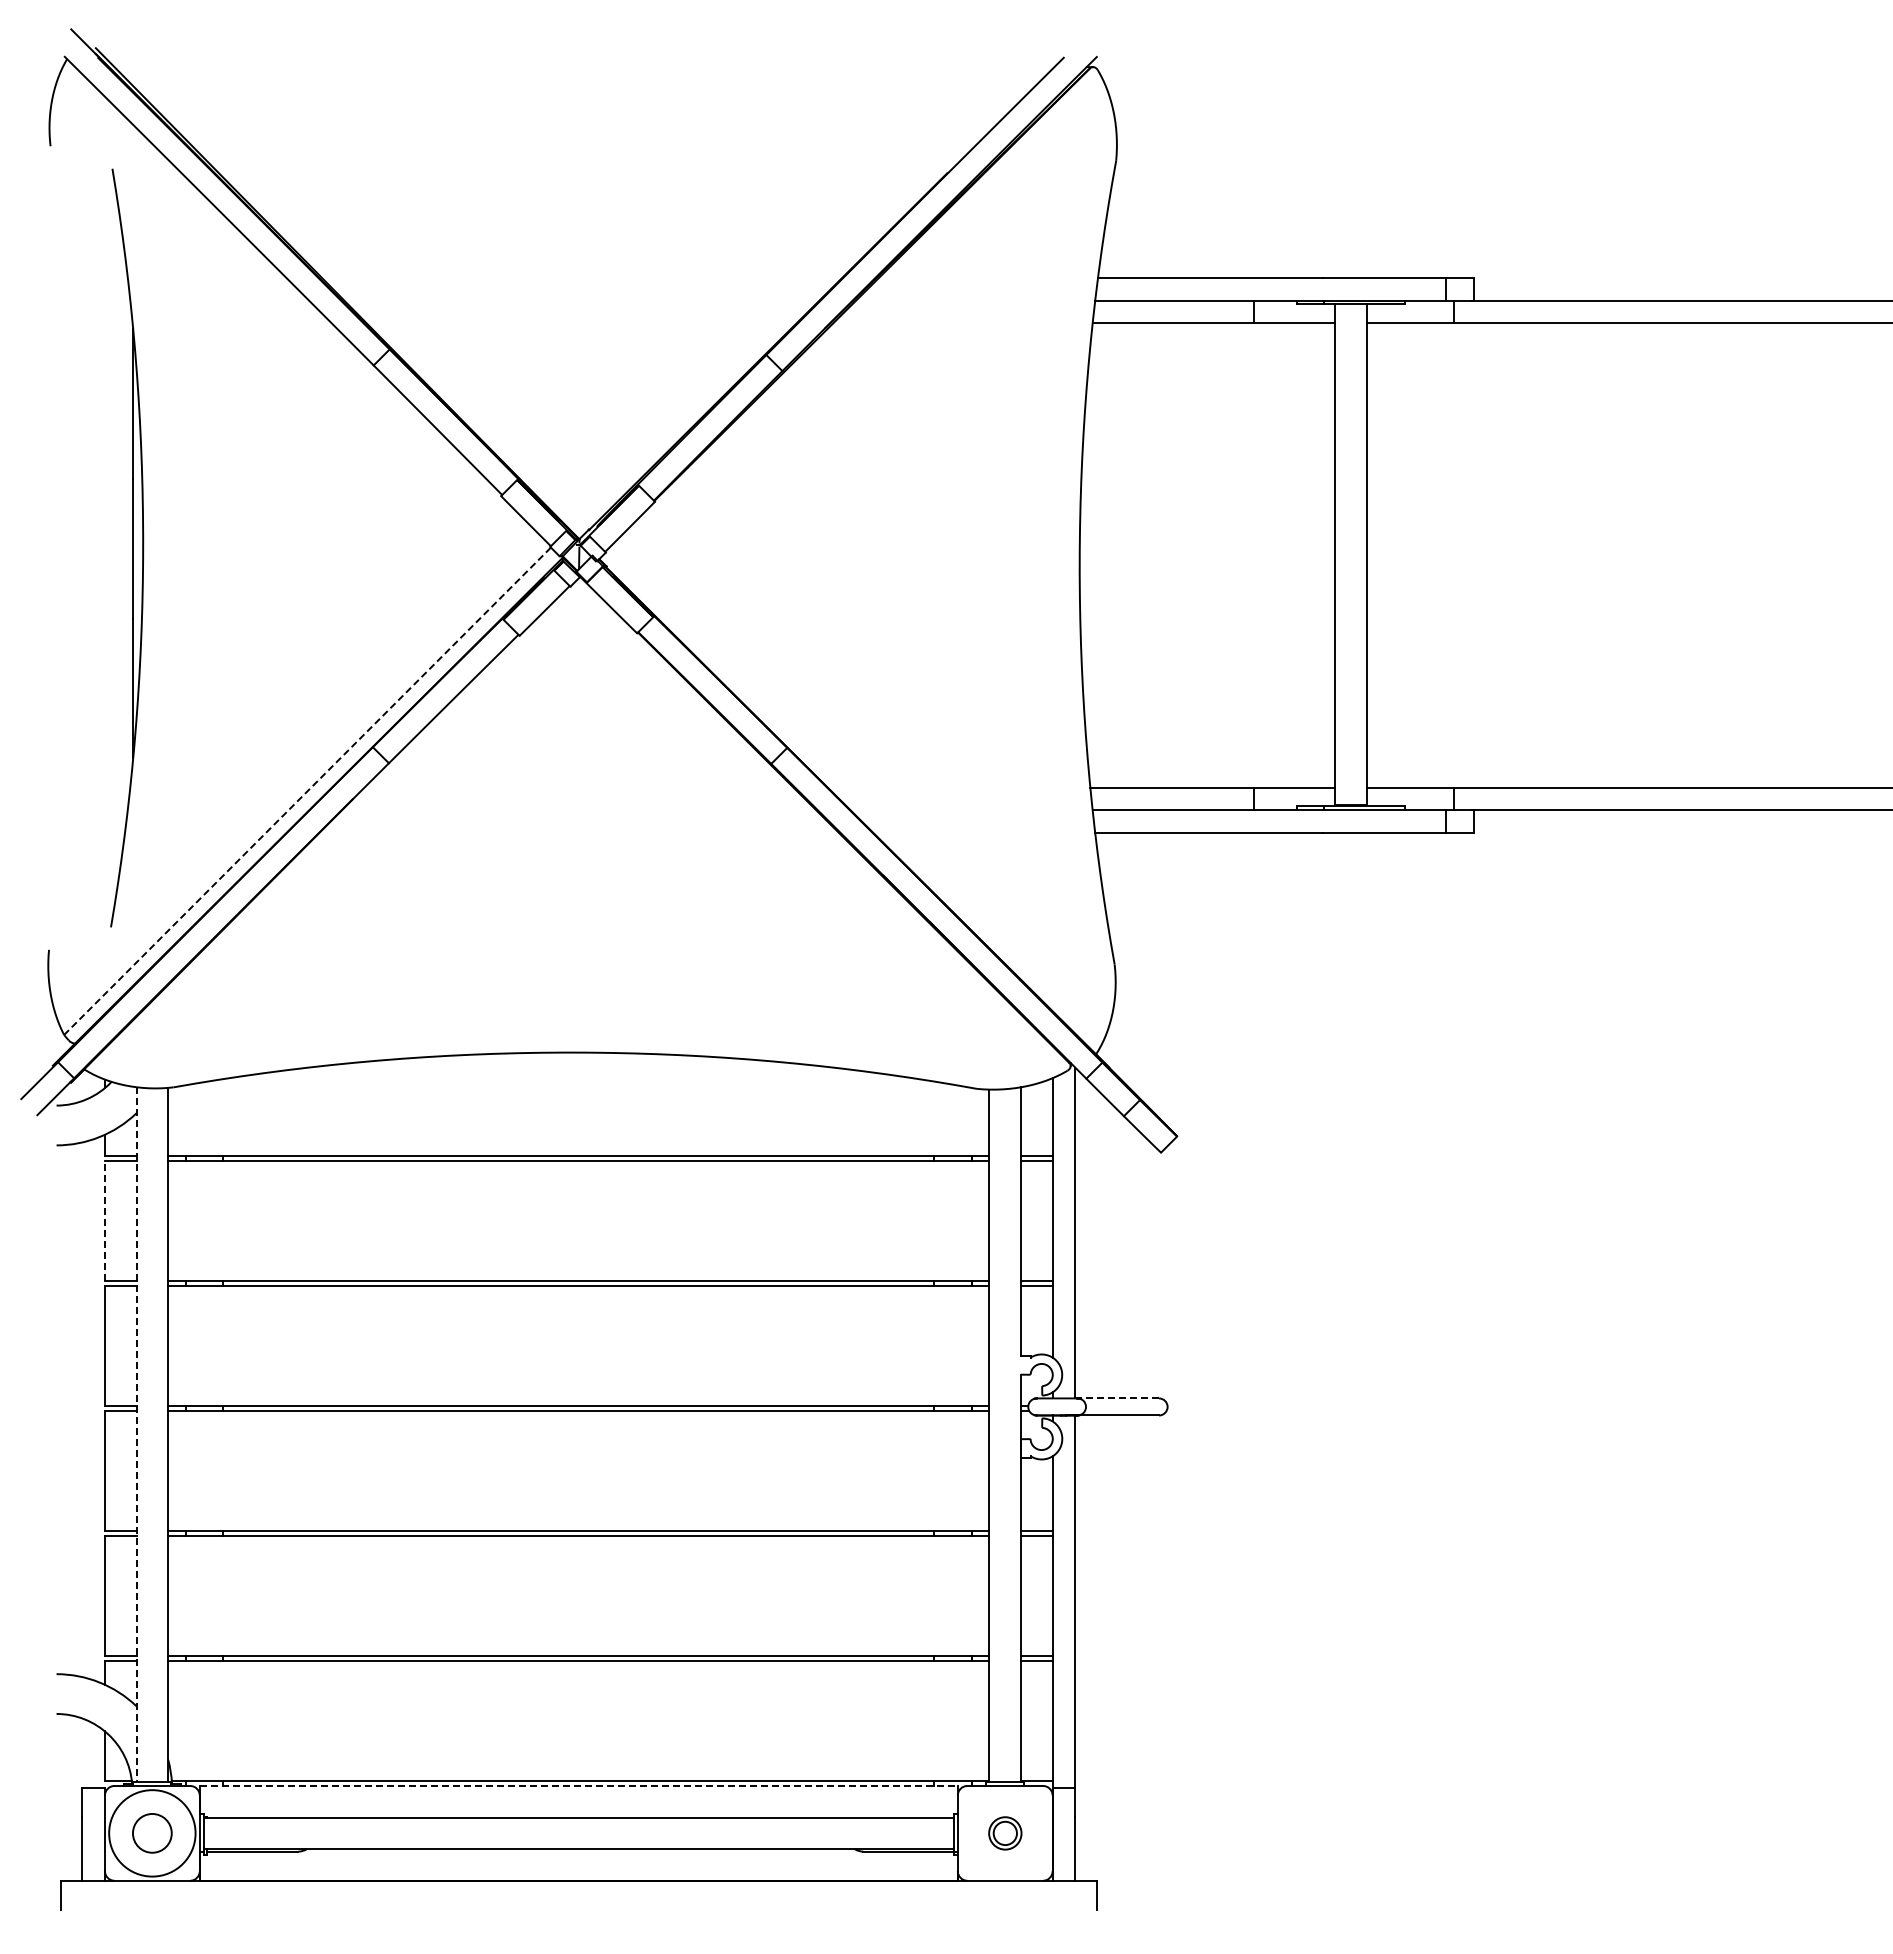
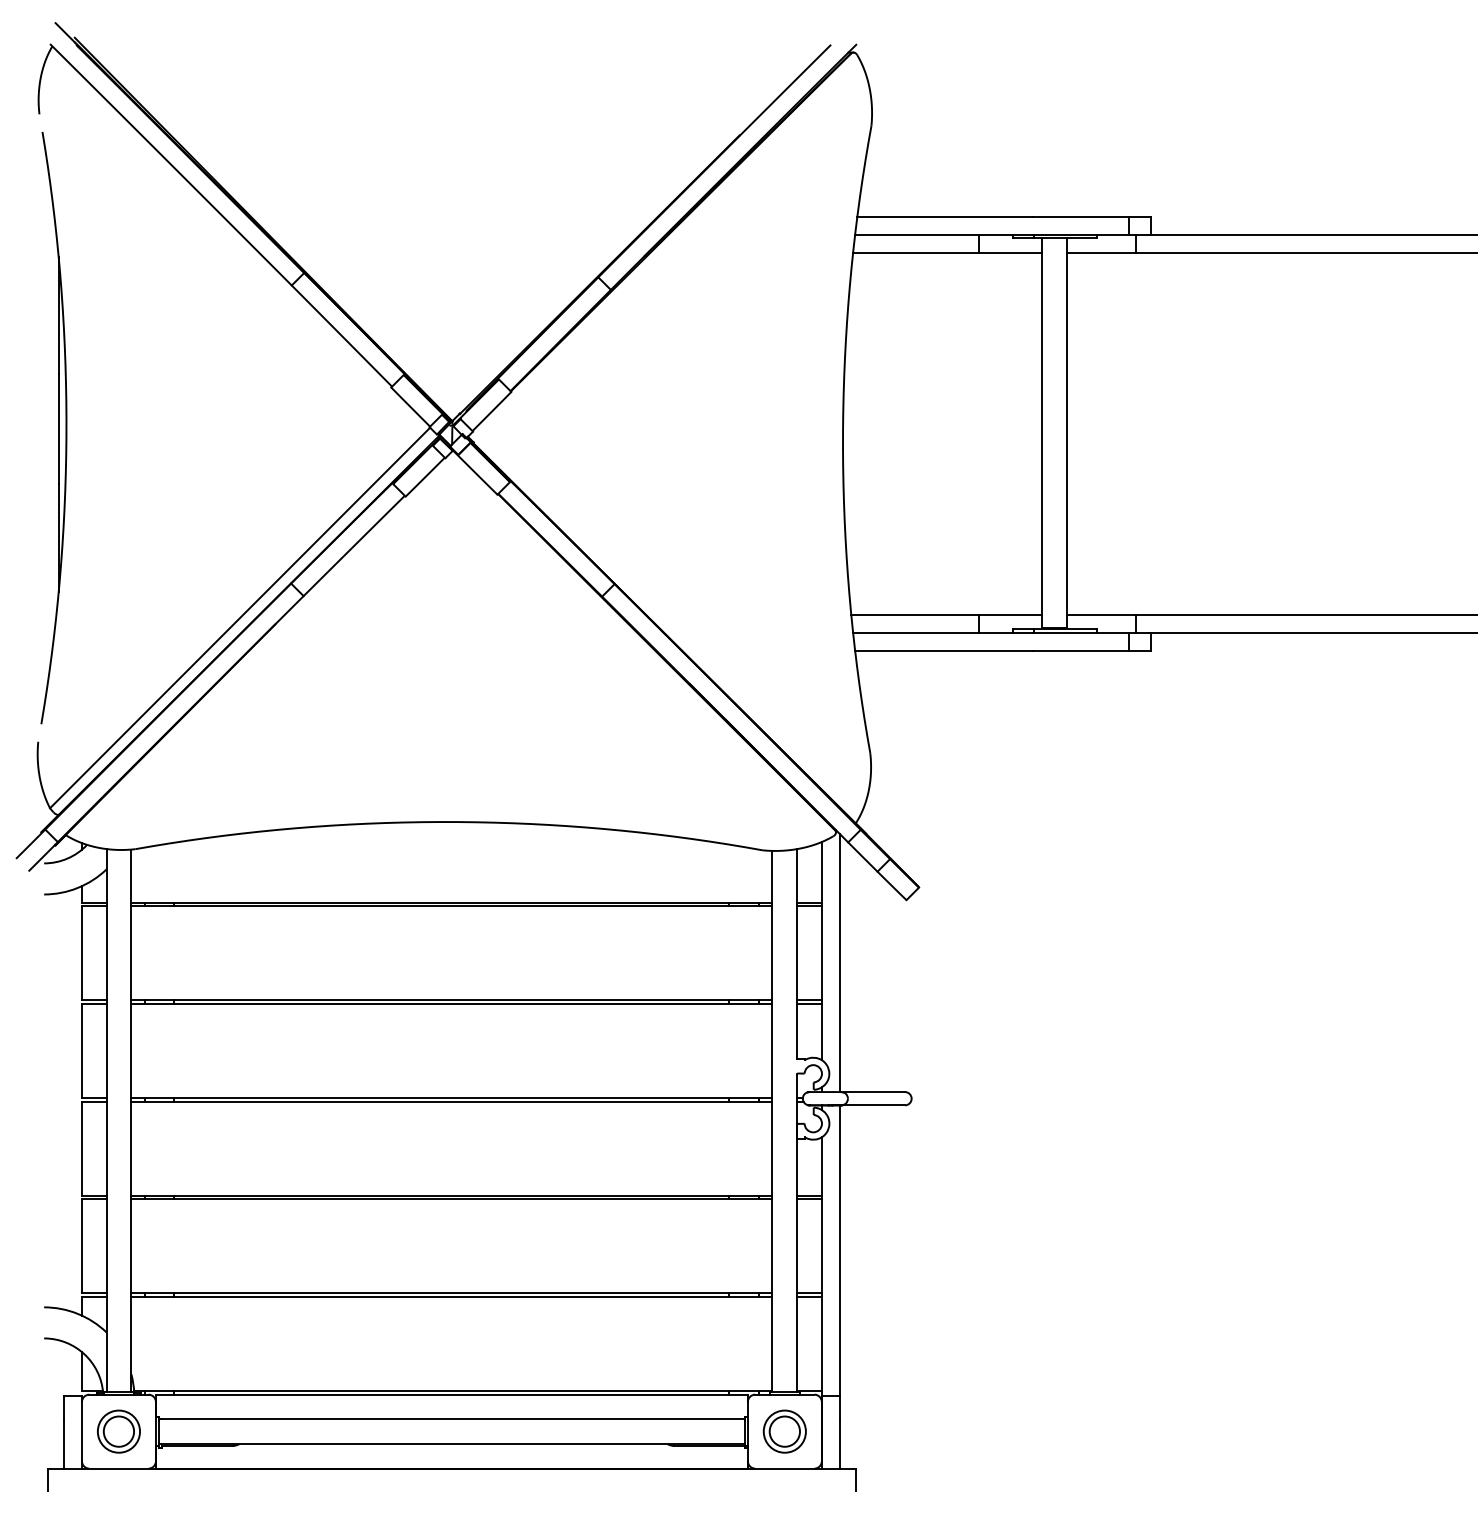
part: (127, 547) -> (54, 427), moved
line: (307, 791) -> (240, 618), dashed -> solid
line: (105, 1220) -> (82, 953), dashed -> solid
line: (1118, 1398) -> (873, 1092), dashed -> solid
line: (136, 1435) -> (106, 1120), dashed -> solid
line: (579, 1785) -> (452, 1394), dashed -> solid
circle: (152, 1833) -> (119, 1431), size x0.62
part: (1005, 1833) -> (785, 1431), size x1.67

